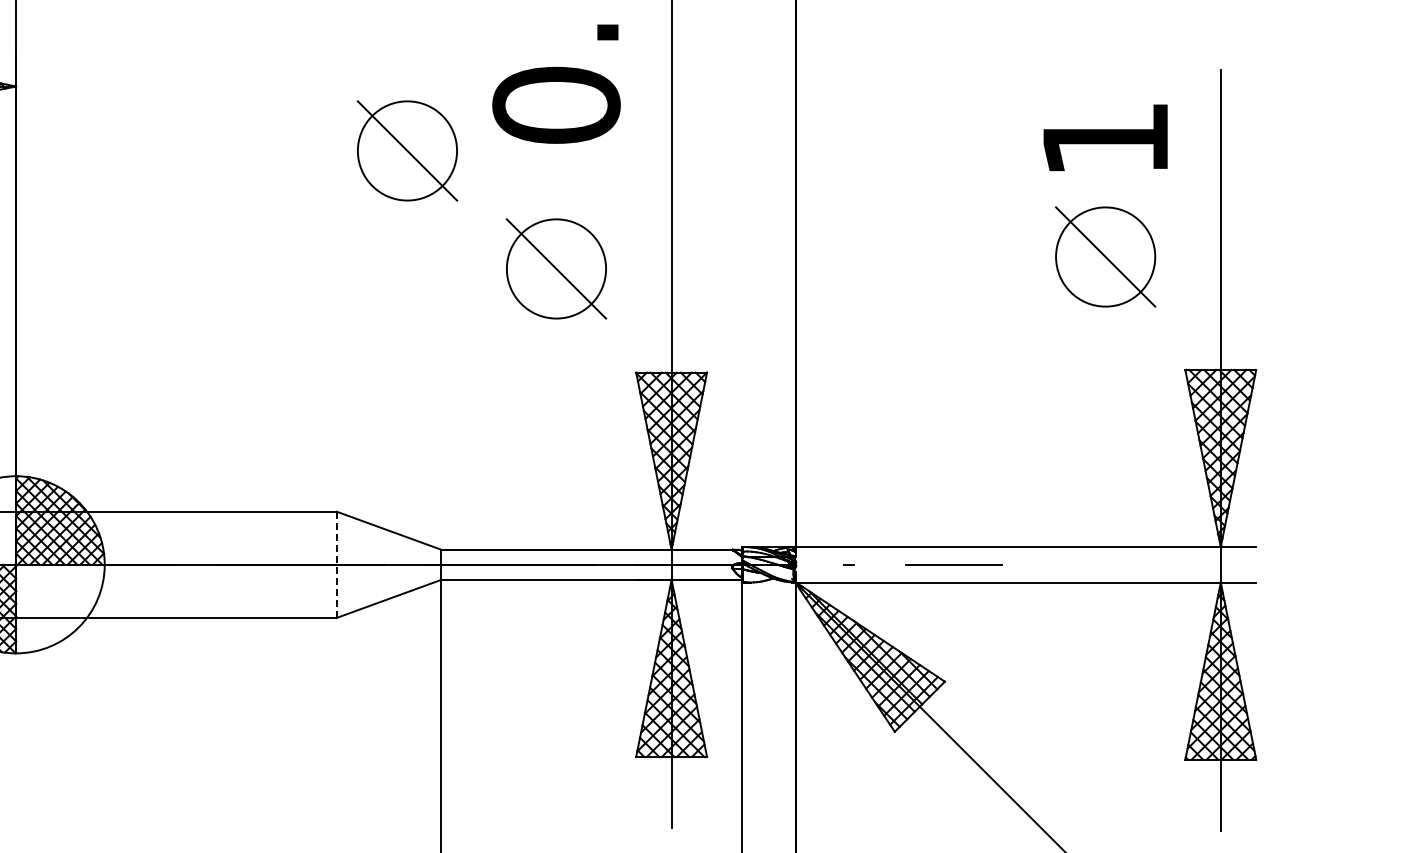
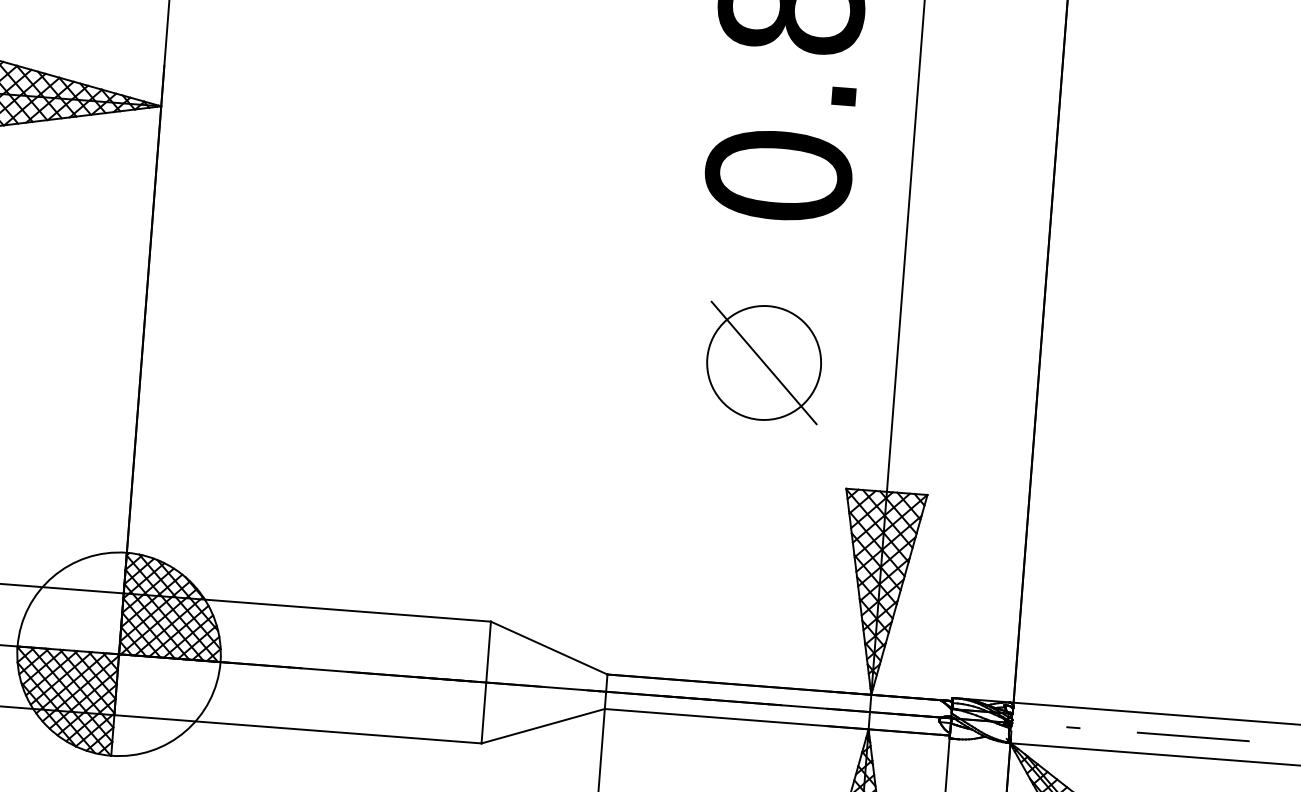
part: (407, 150) -> (603, 214), removed
line: (336, 564) -> (486, 682), dashed -> solid

